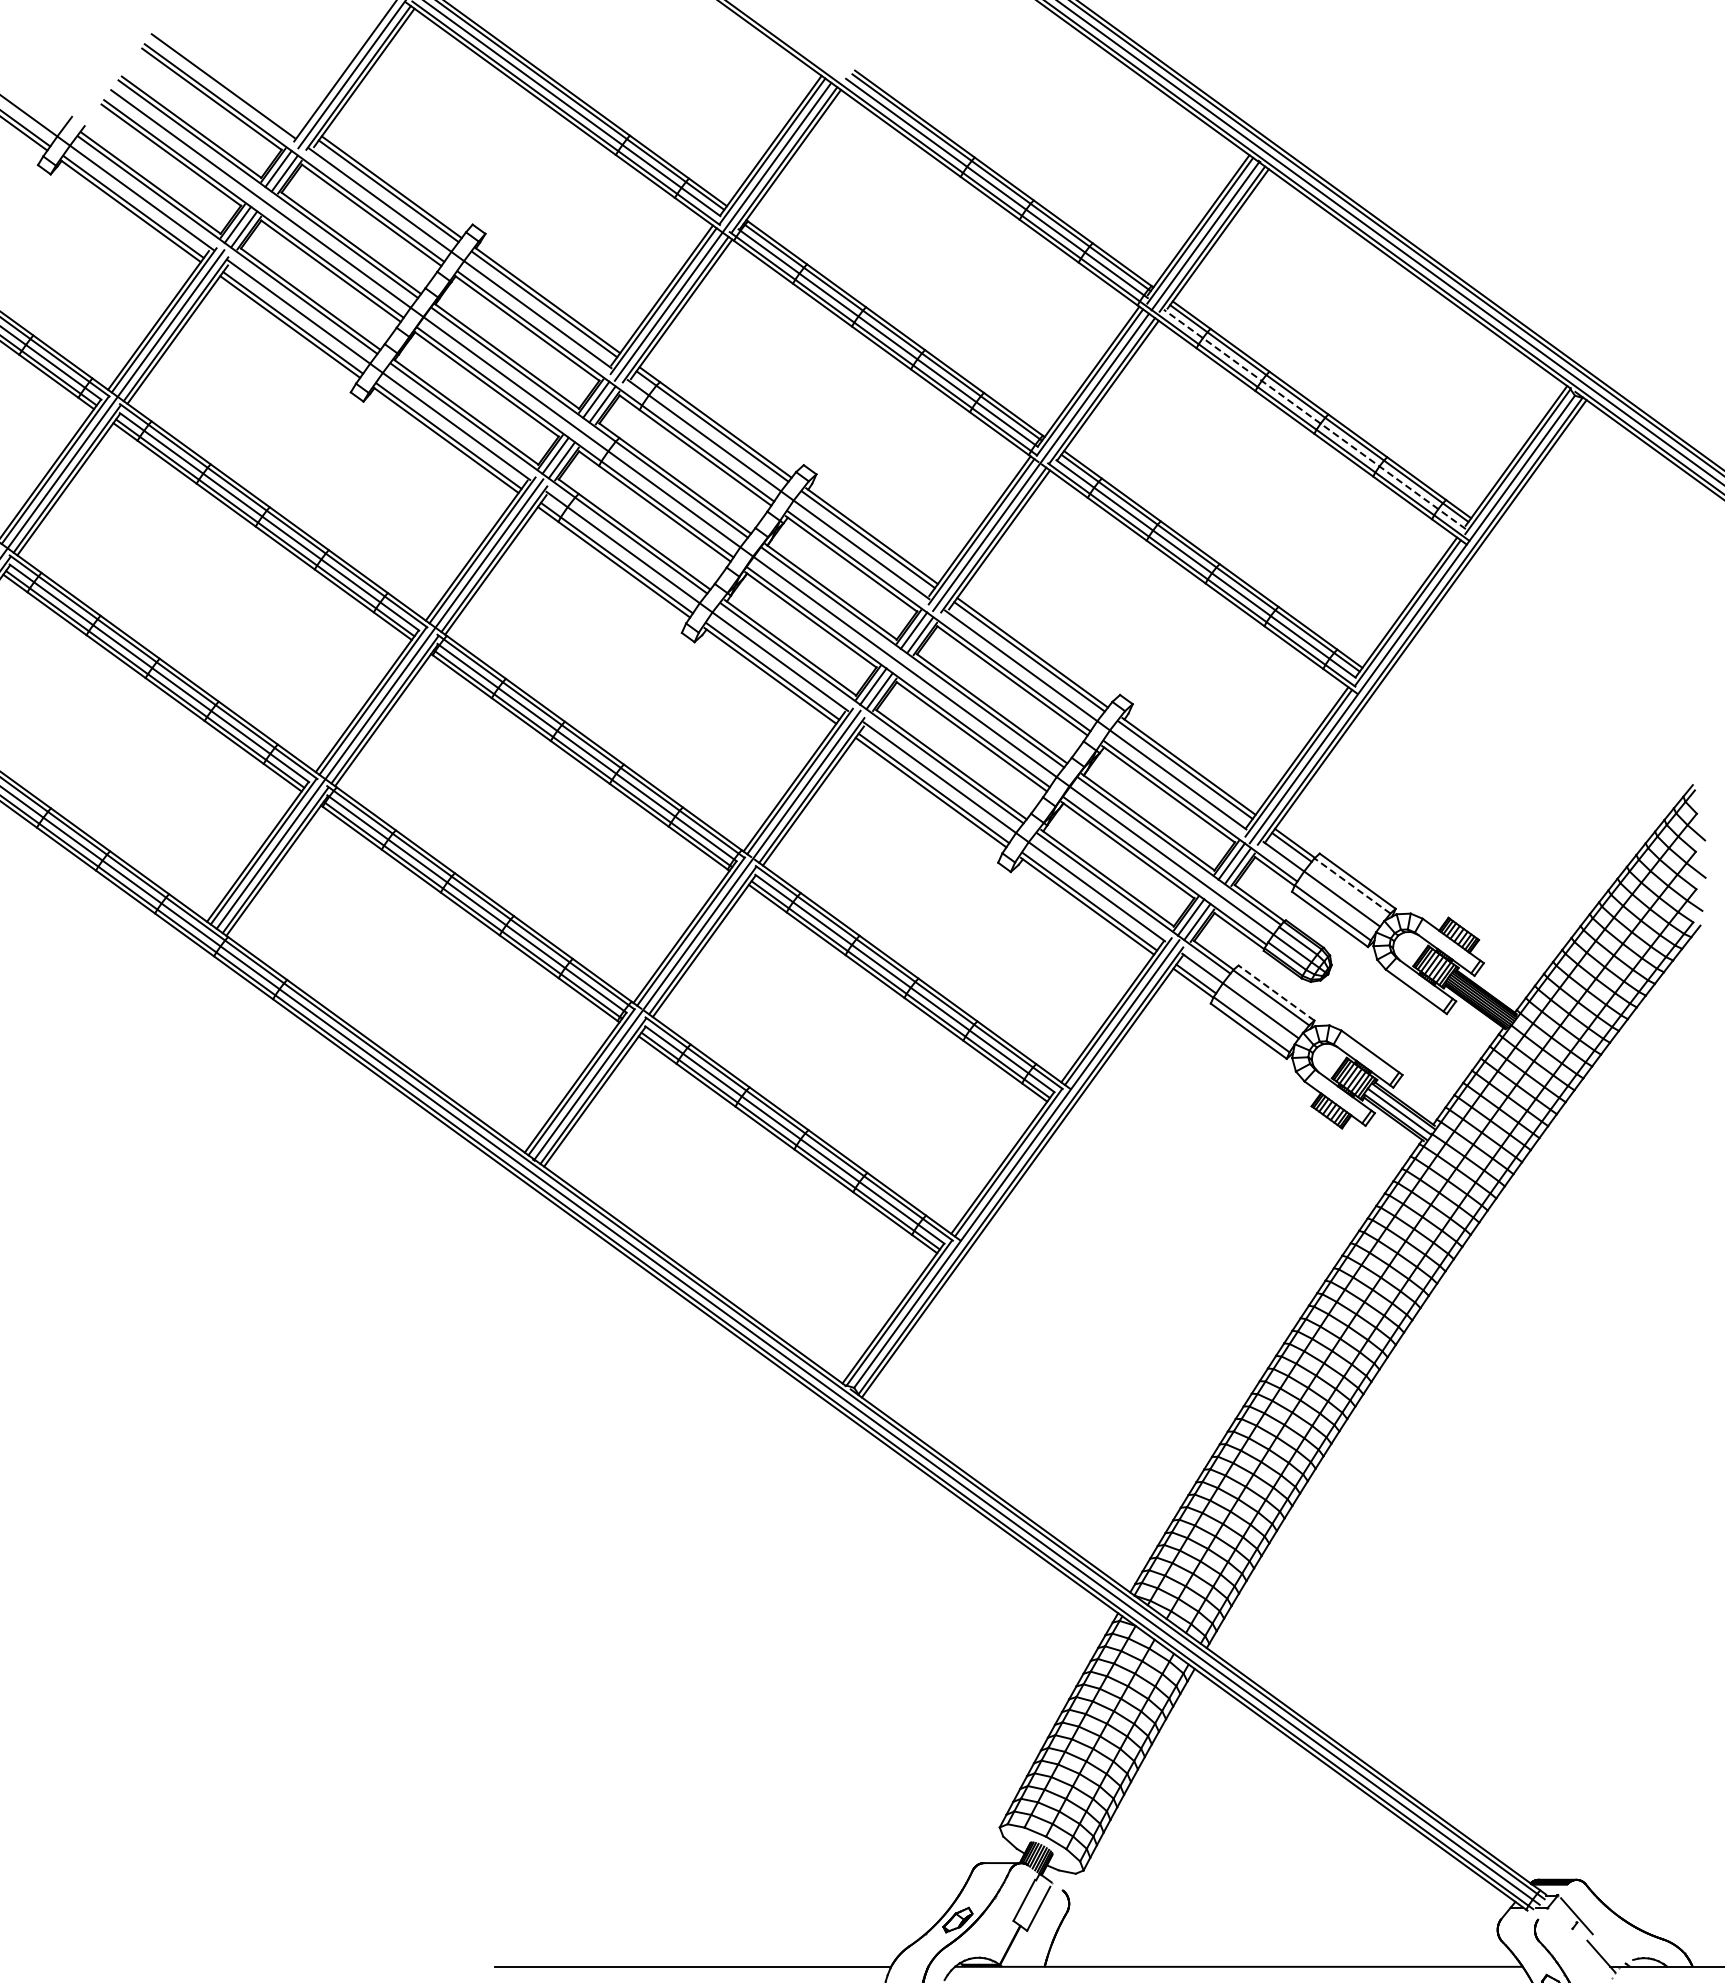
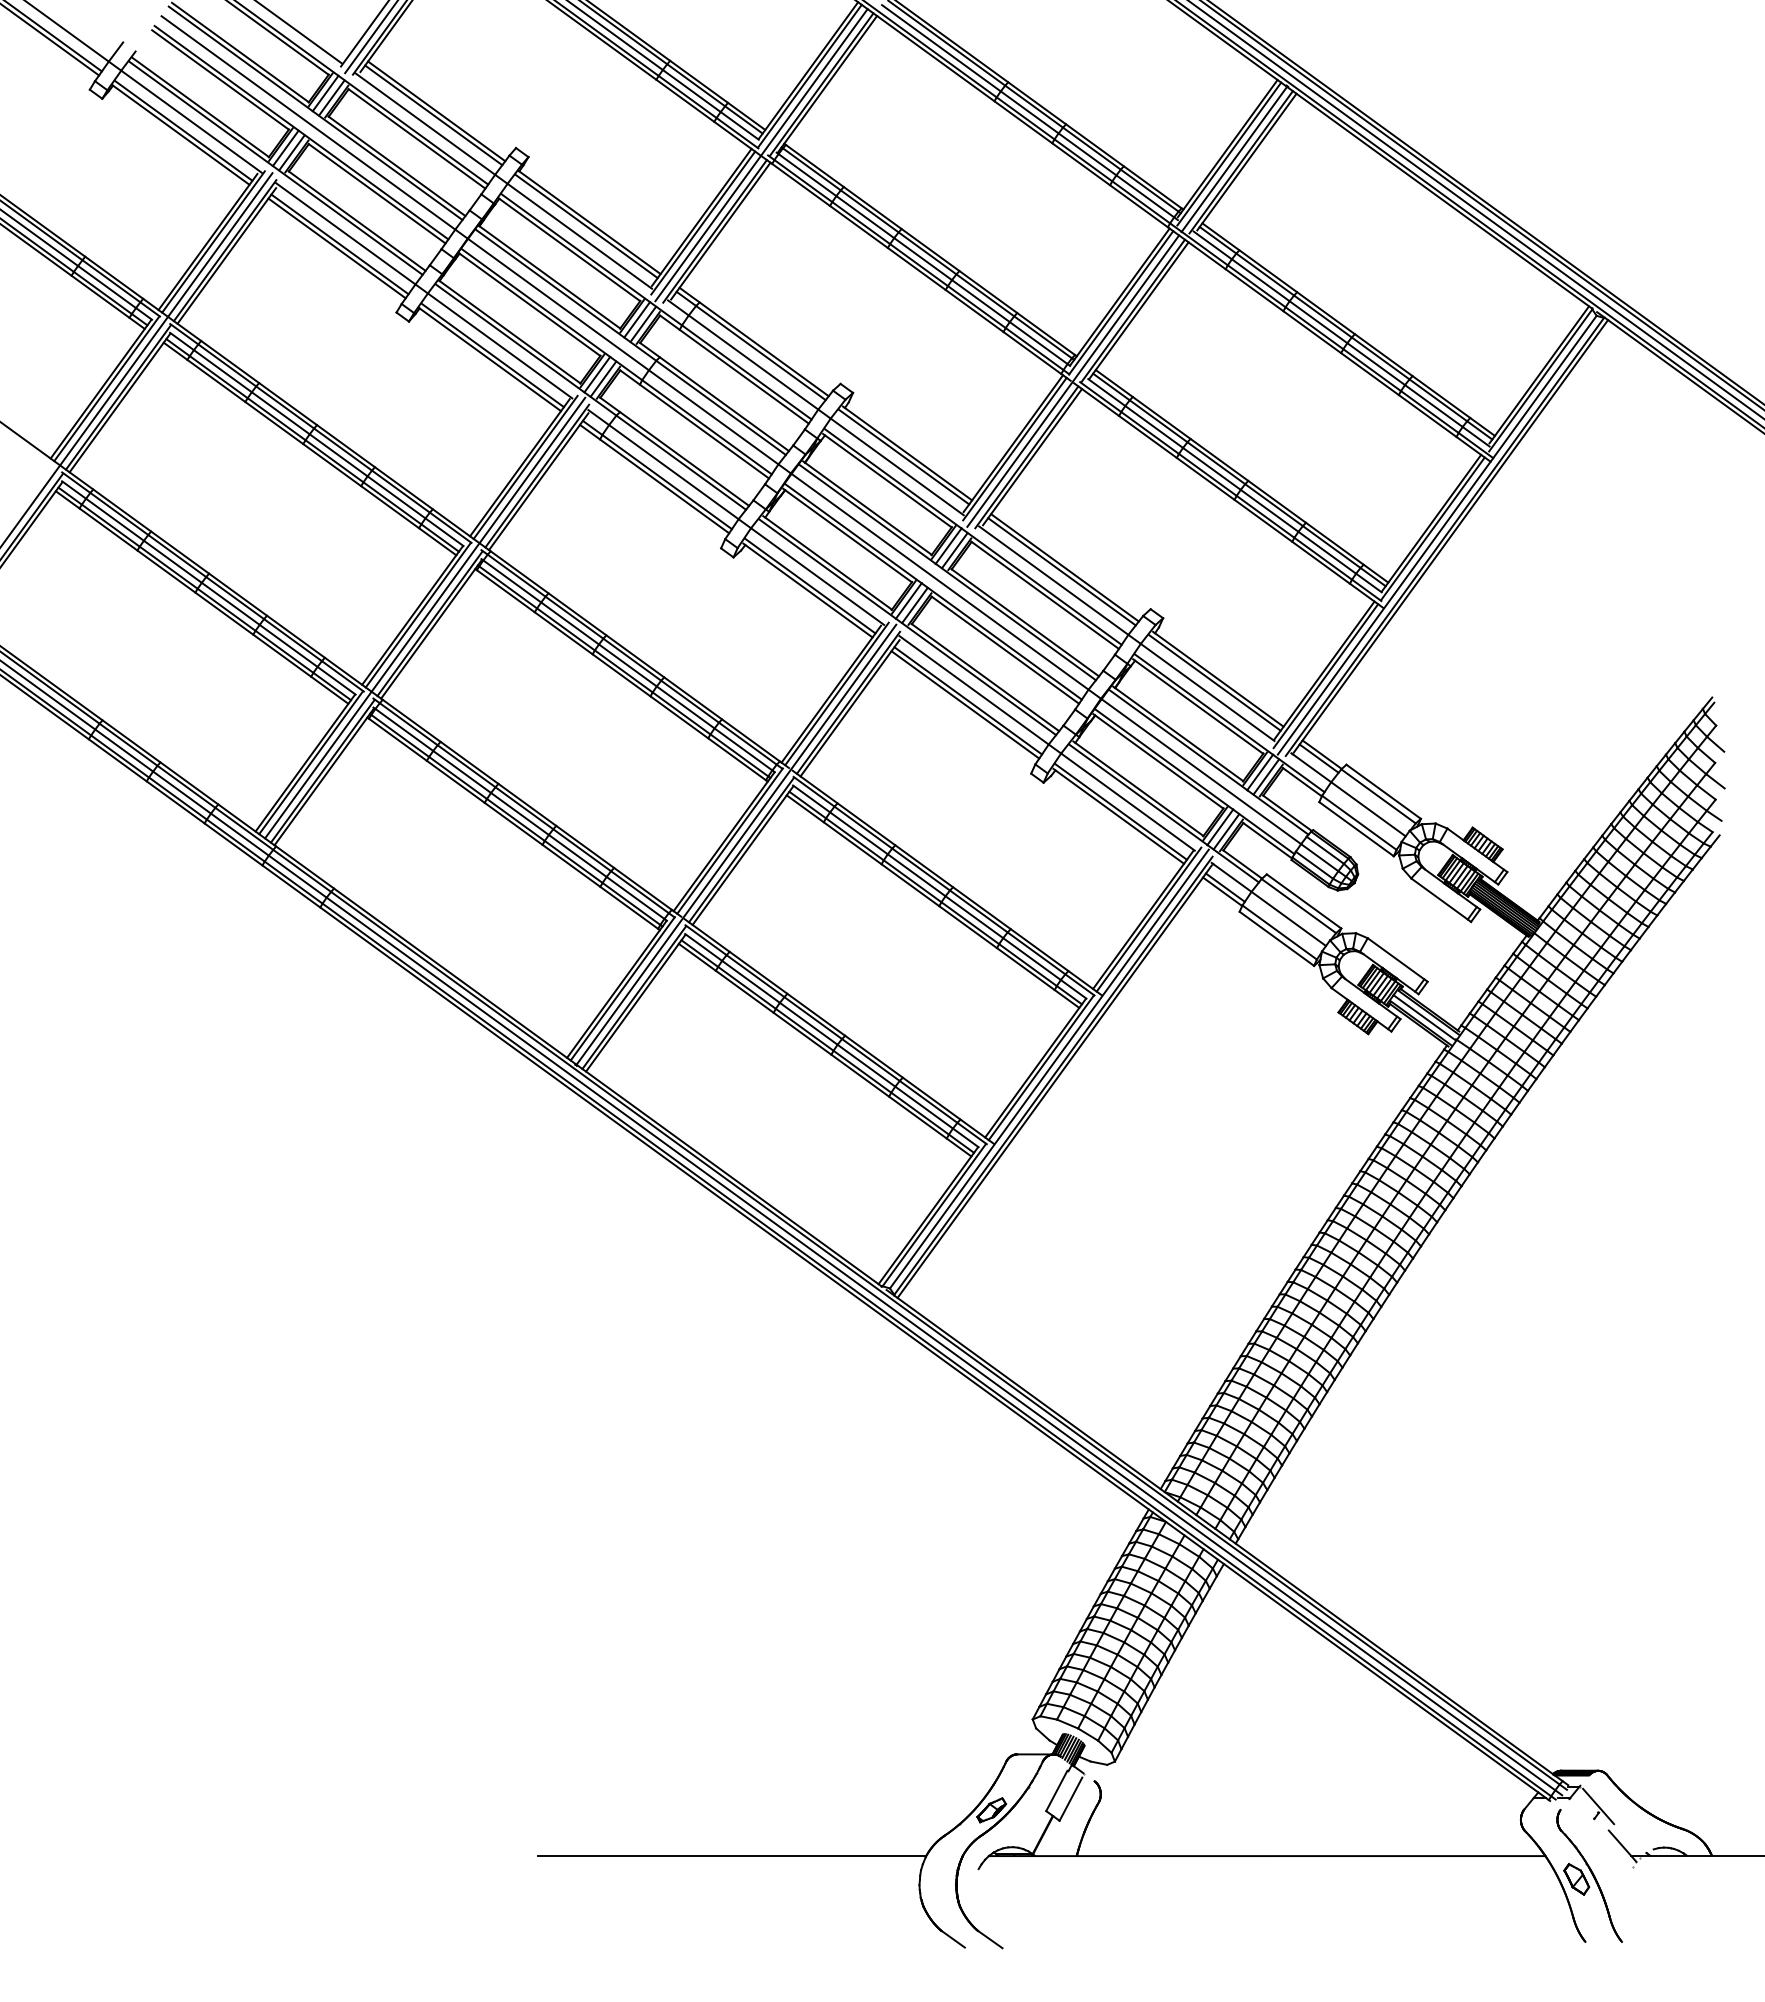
line: (1314, 419) -> (1341, 339), dashed -> solid
line: (1352, 886) -> (1378, 796), dashed -> solid
line: (1275, 993) -> (1303, 901), dashed -> solid

